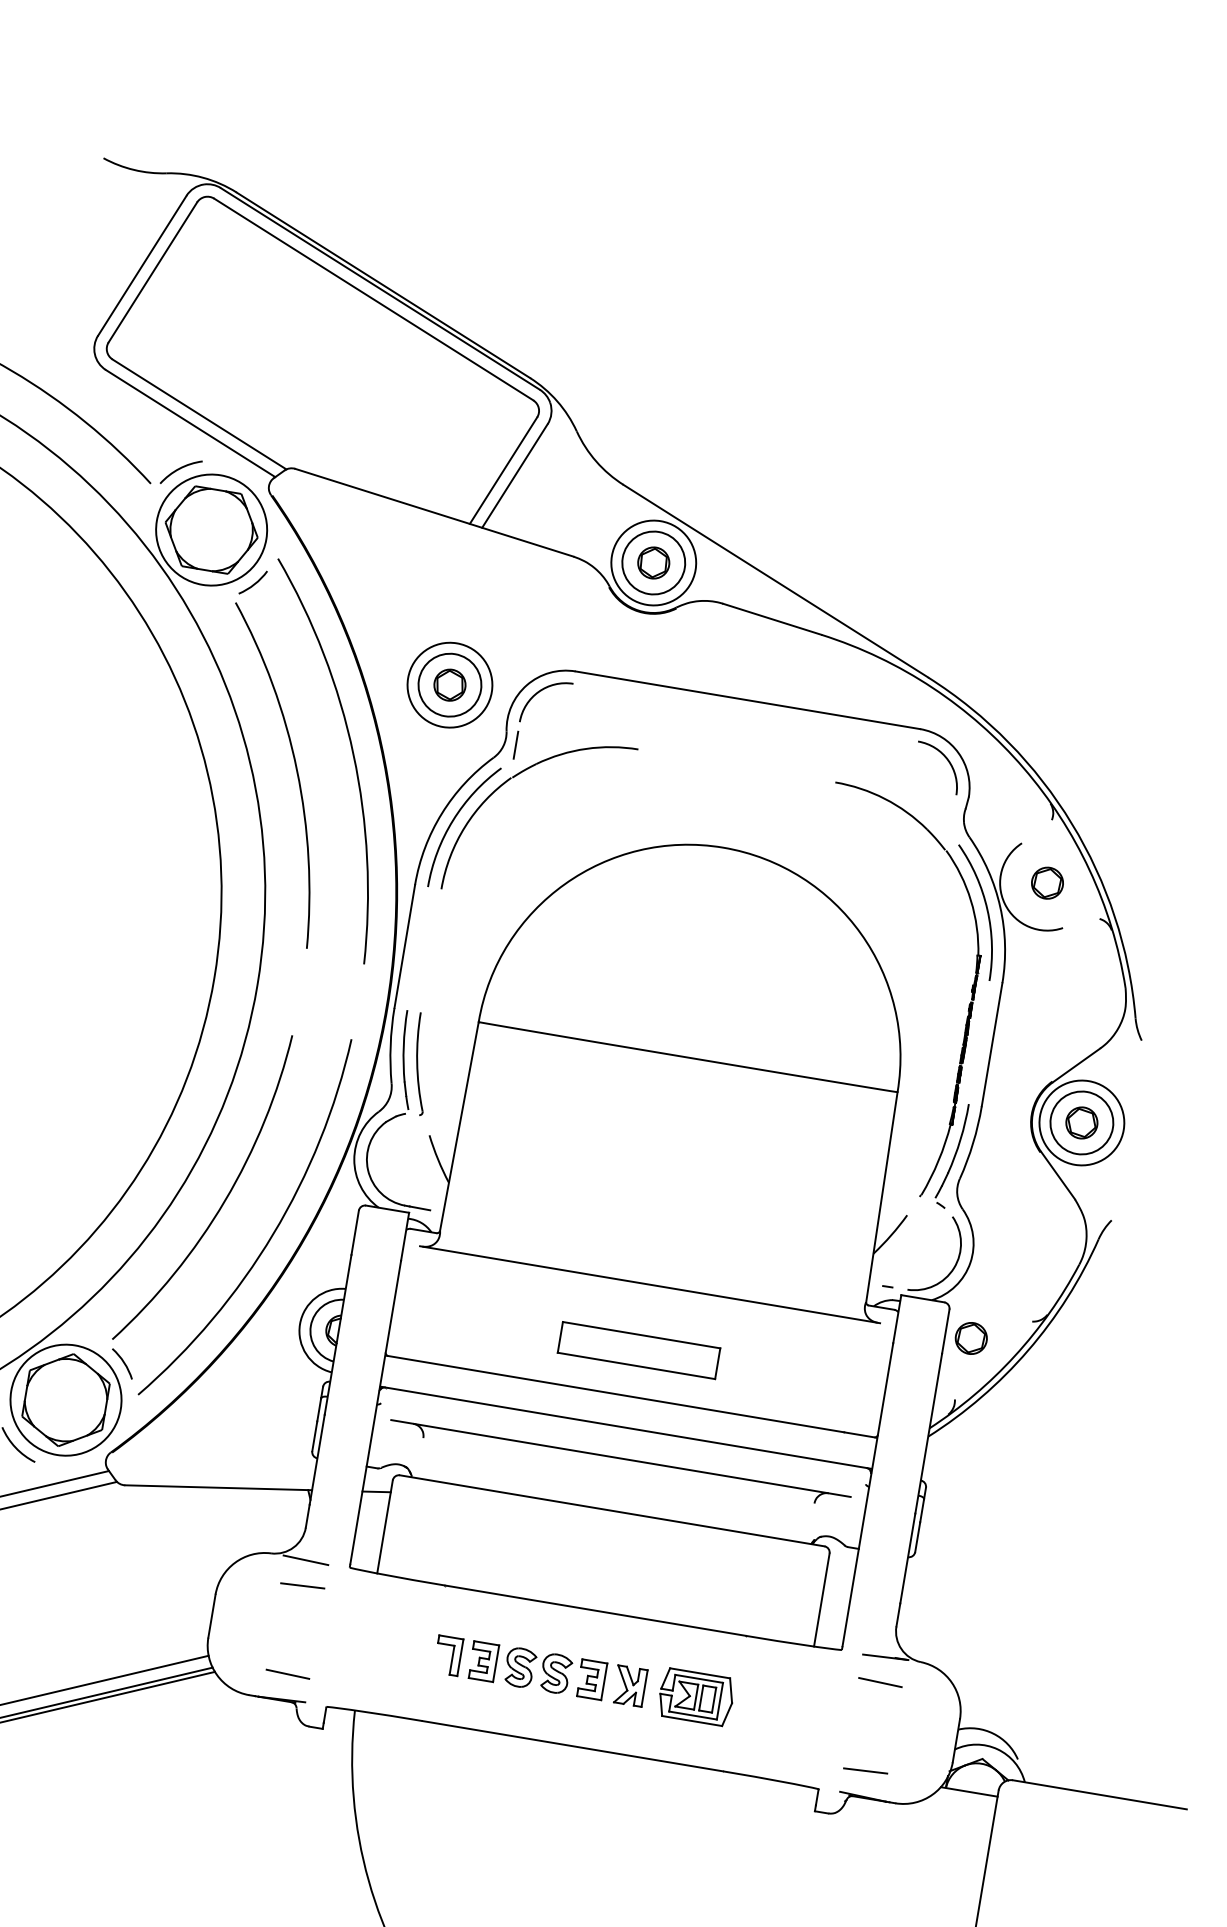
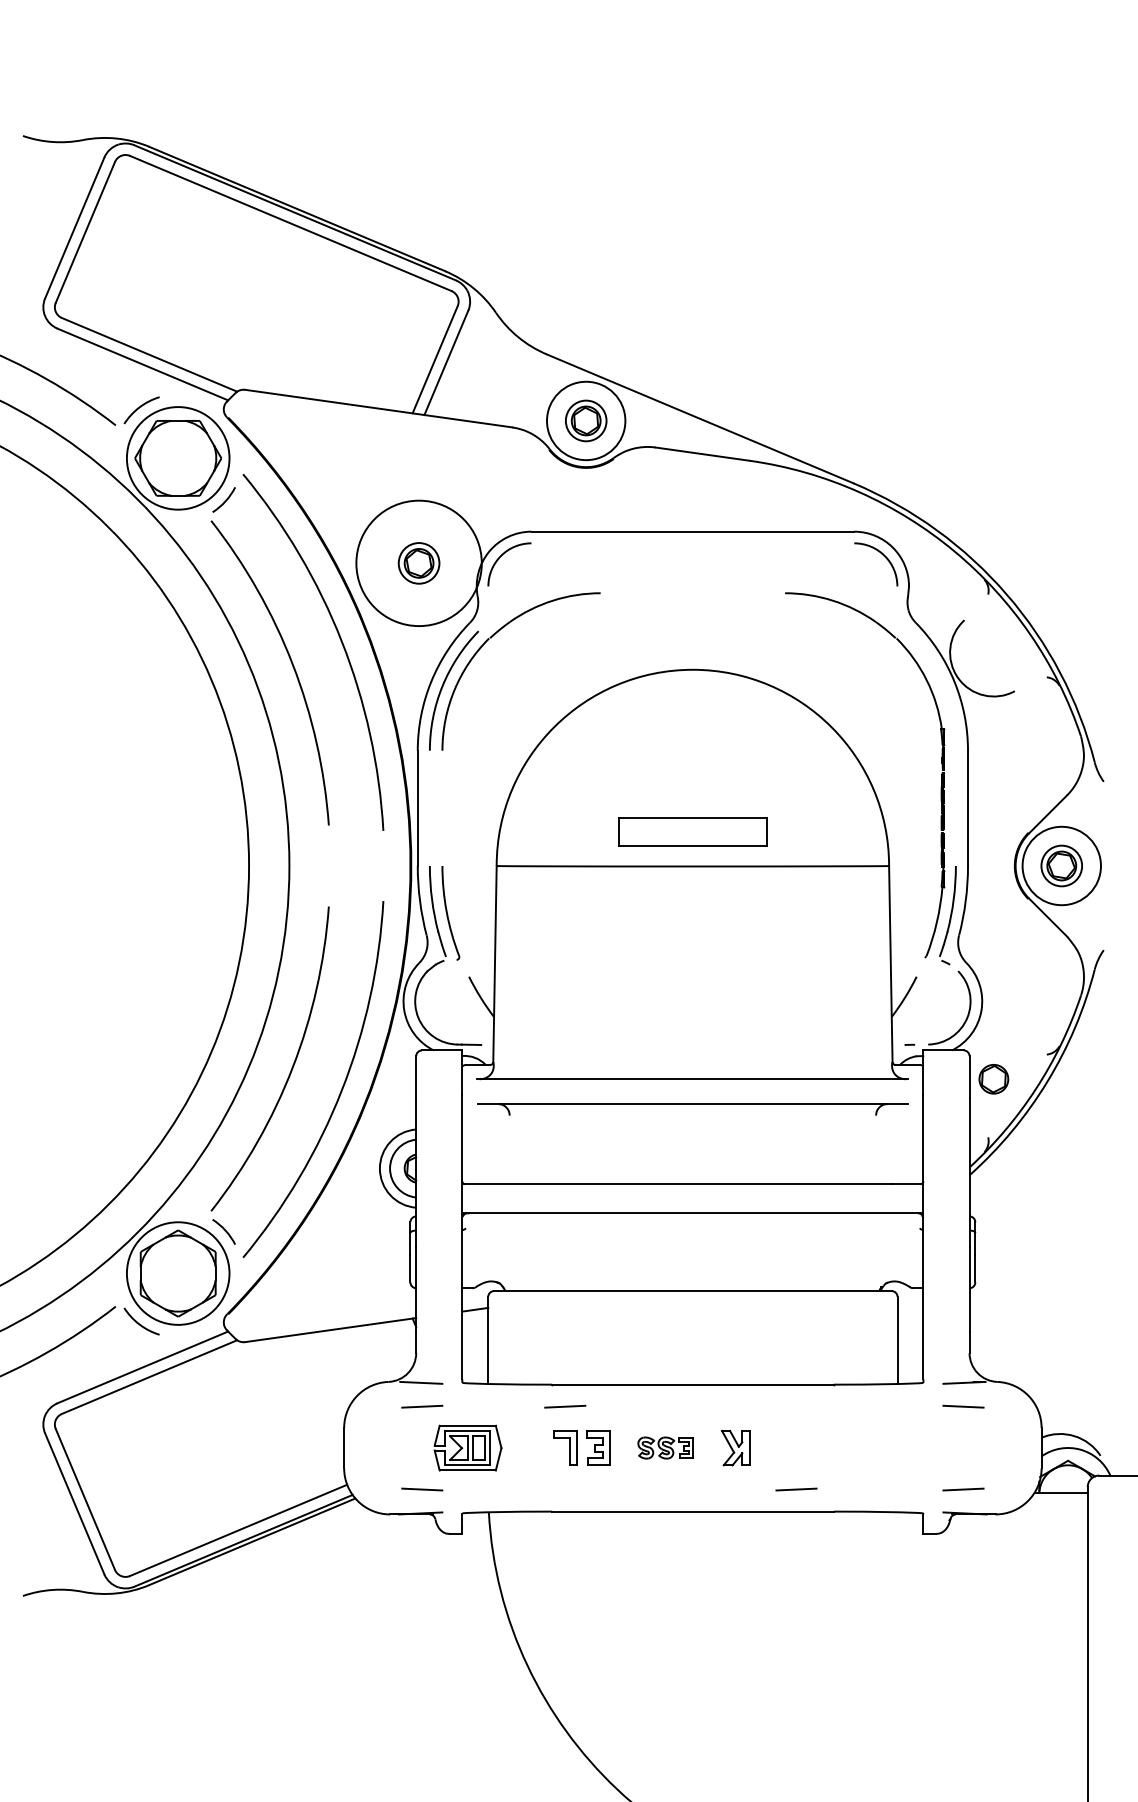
circle: (654, 562) -> (586, 420), size x0.7
circle: (449, 685) -> (418, 563), size x1.6
circle: (450, 685) -> (419, 563), size x0.7
line: (516, 744) -> (488, 607), removed
part: (1047, 882) -> (993, 652), removed
arc: (986, 911) -> (942, 687), removed
circle: (1081, 1122) -> (1061, 865), size x0.7
part: (638, 1350) -> (692, 831), moved
part: (619, 1464) -> (692, 1109), moved
line: (455, 1611) -> (565, 1406), added
part: (555, 1672) -> (665, 1447), size x0.6
part: (695, 1696) -> (467, 1447), moved
line: (687, 1741) -> (796, 1489), added

